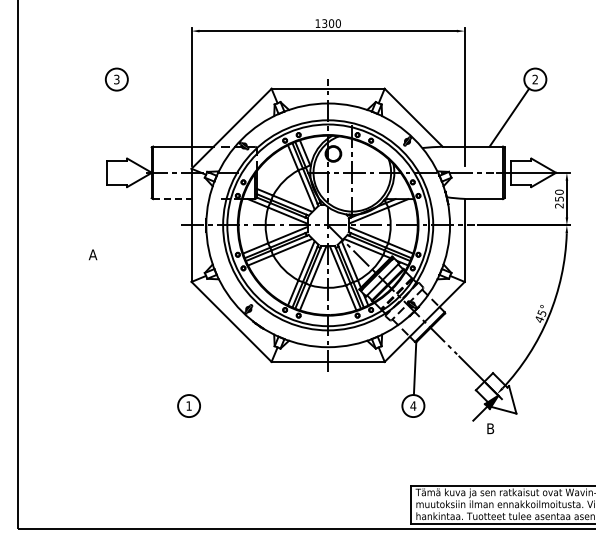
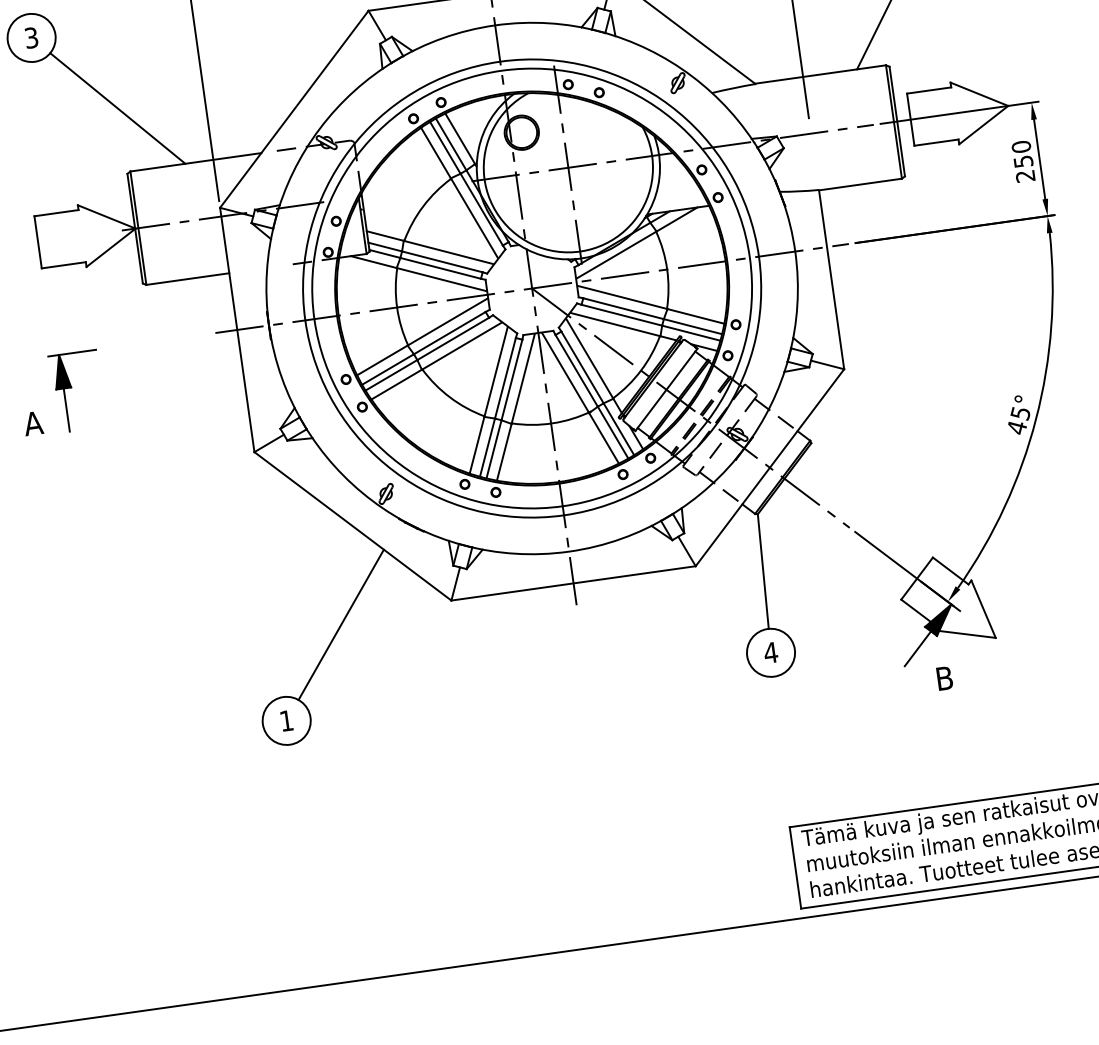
line: (151, 116) -> (117, 107), added
line: (172, 199) -> (188, 279), dashed -> solid
part: (114, 242) -> (75, 390), added
line: (219, 365) -> (340, 624), added

